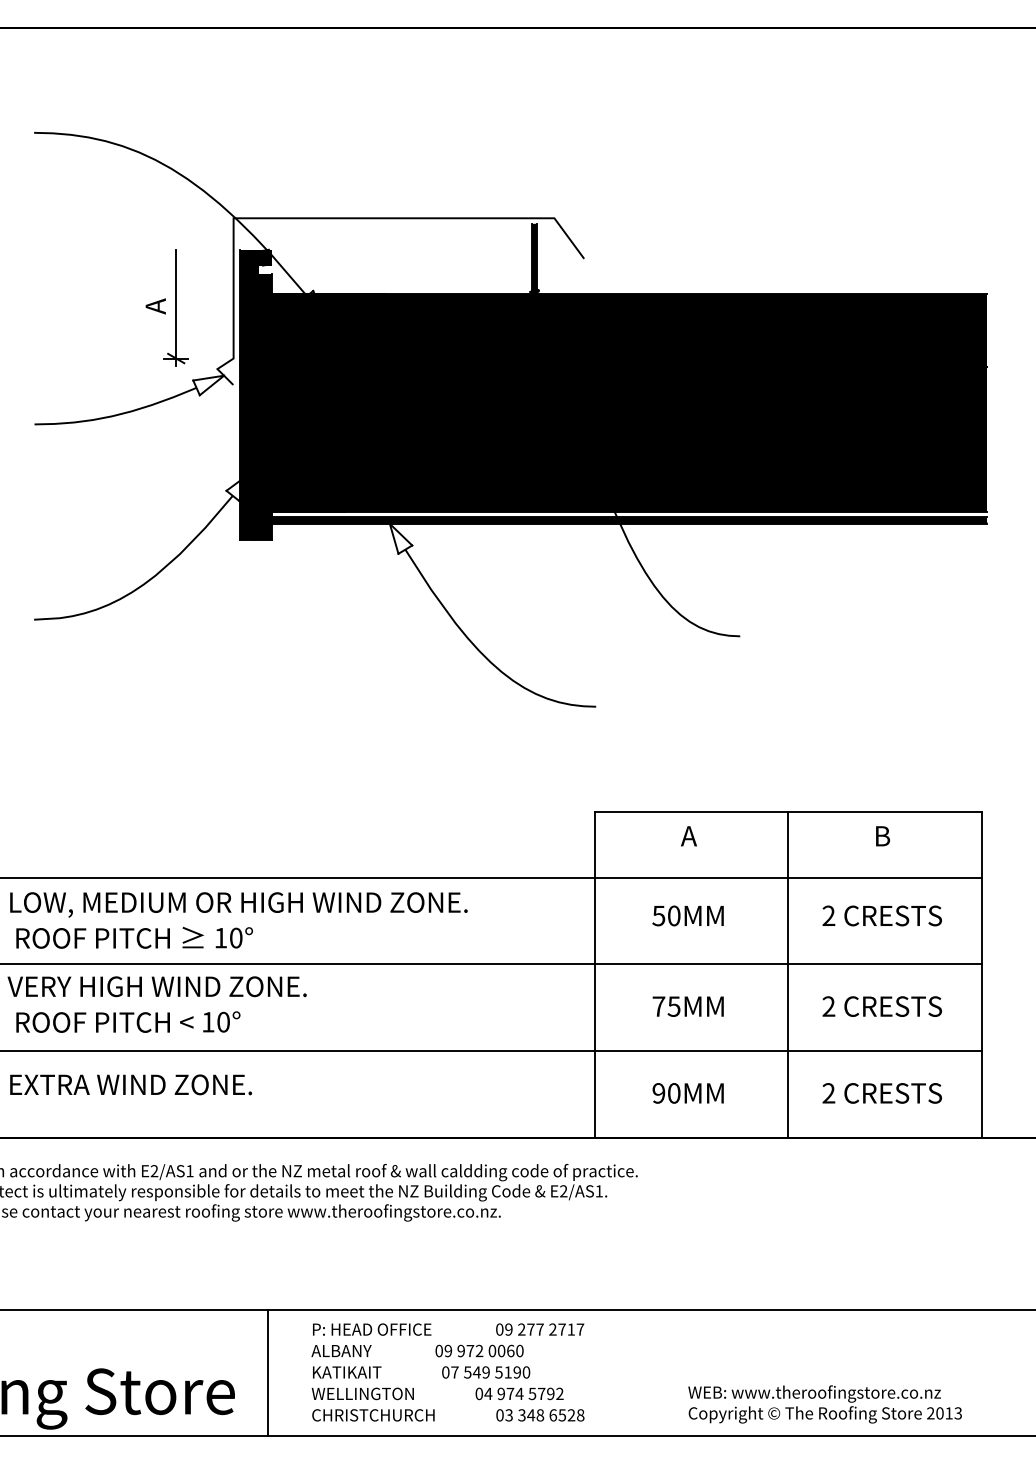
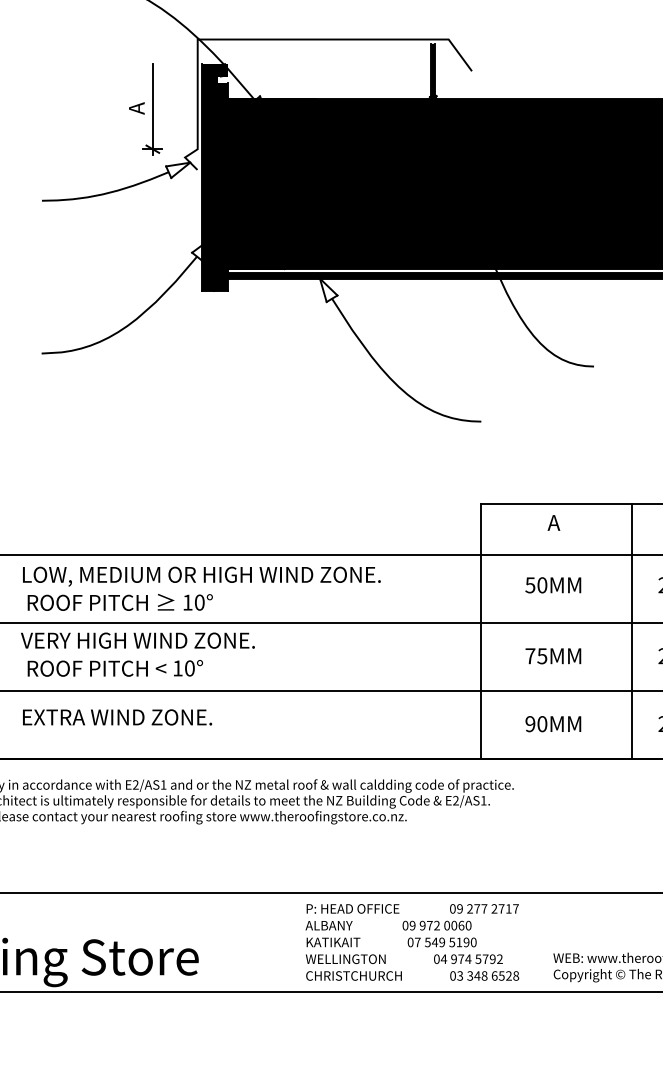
line: (268, 1372) -> (225, 942), removed
text: (447, 1372) -> (411, 942), moved

